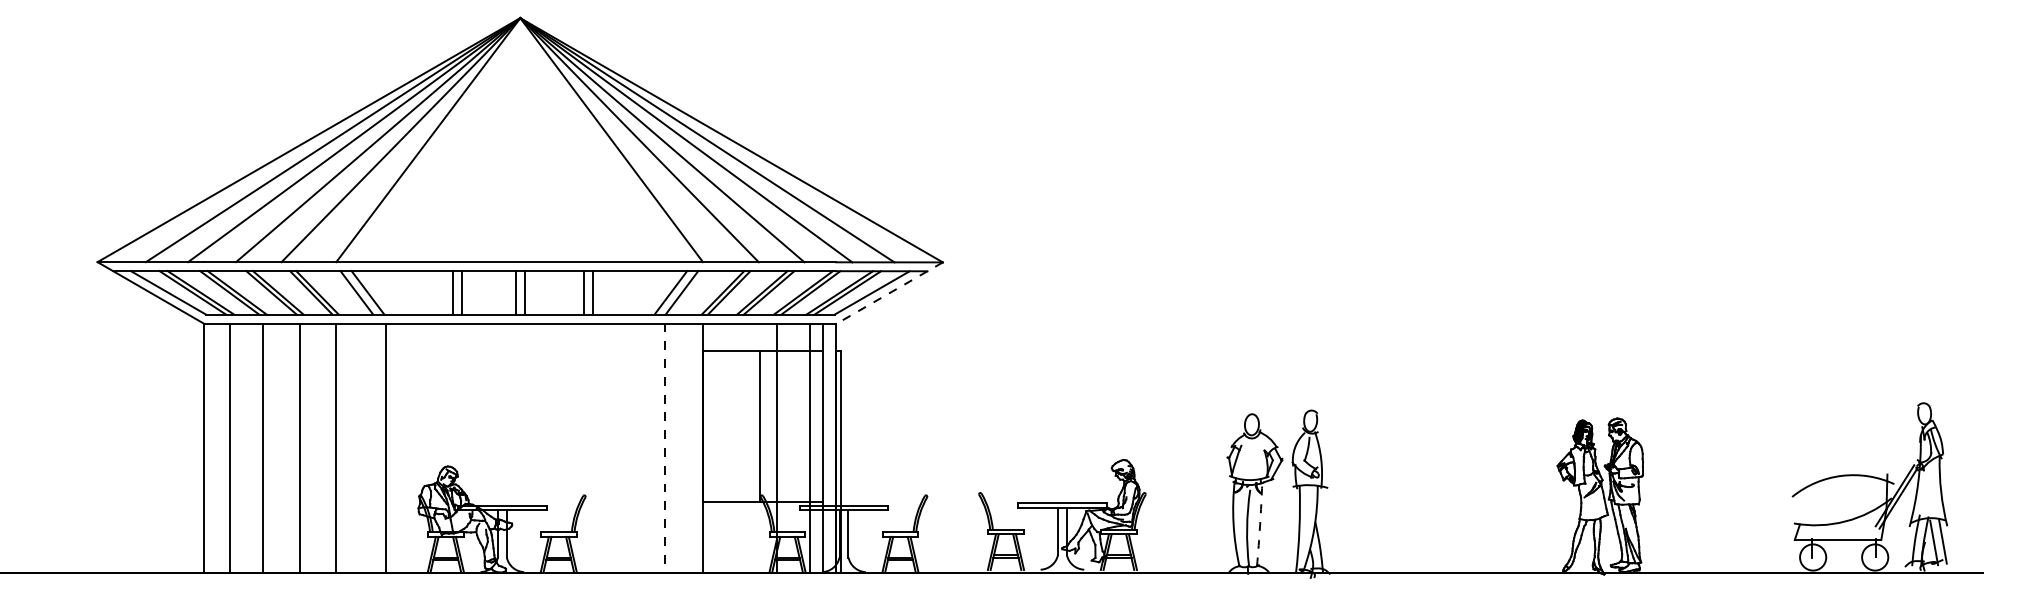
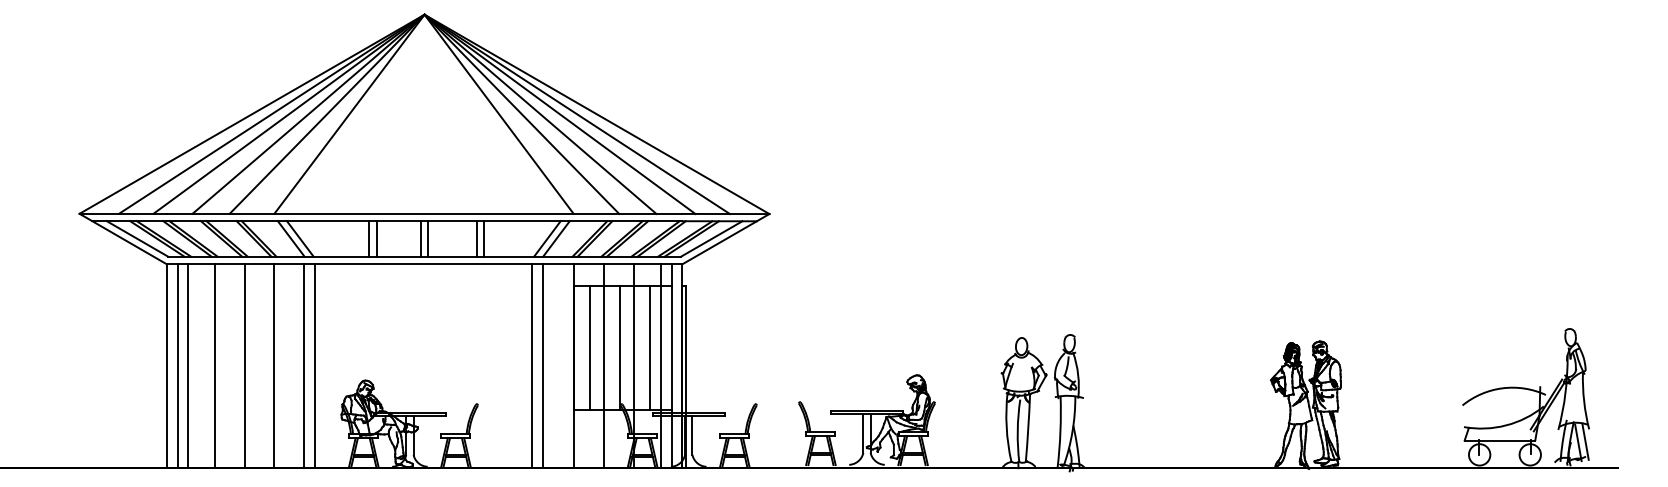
line: (889, 293) -> (725, 239), dashed -> solid
line: (722, 426) -> (589, 347), added
line: (796, 426) -> (649, 347), added
line: (217, 448) -> (177, 365), added
line: (372, 448) -> (303, 365), added
line: (651, 448) -> (531, 365), added
line: (665, 448) -> (543, 365), dashed -> solid
line: (740, 448) -> (604, 365), added
arc: (1260, 524) -> (1028, 427), dashed -> solid

